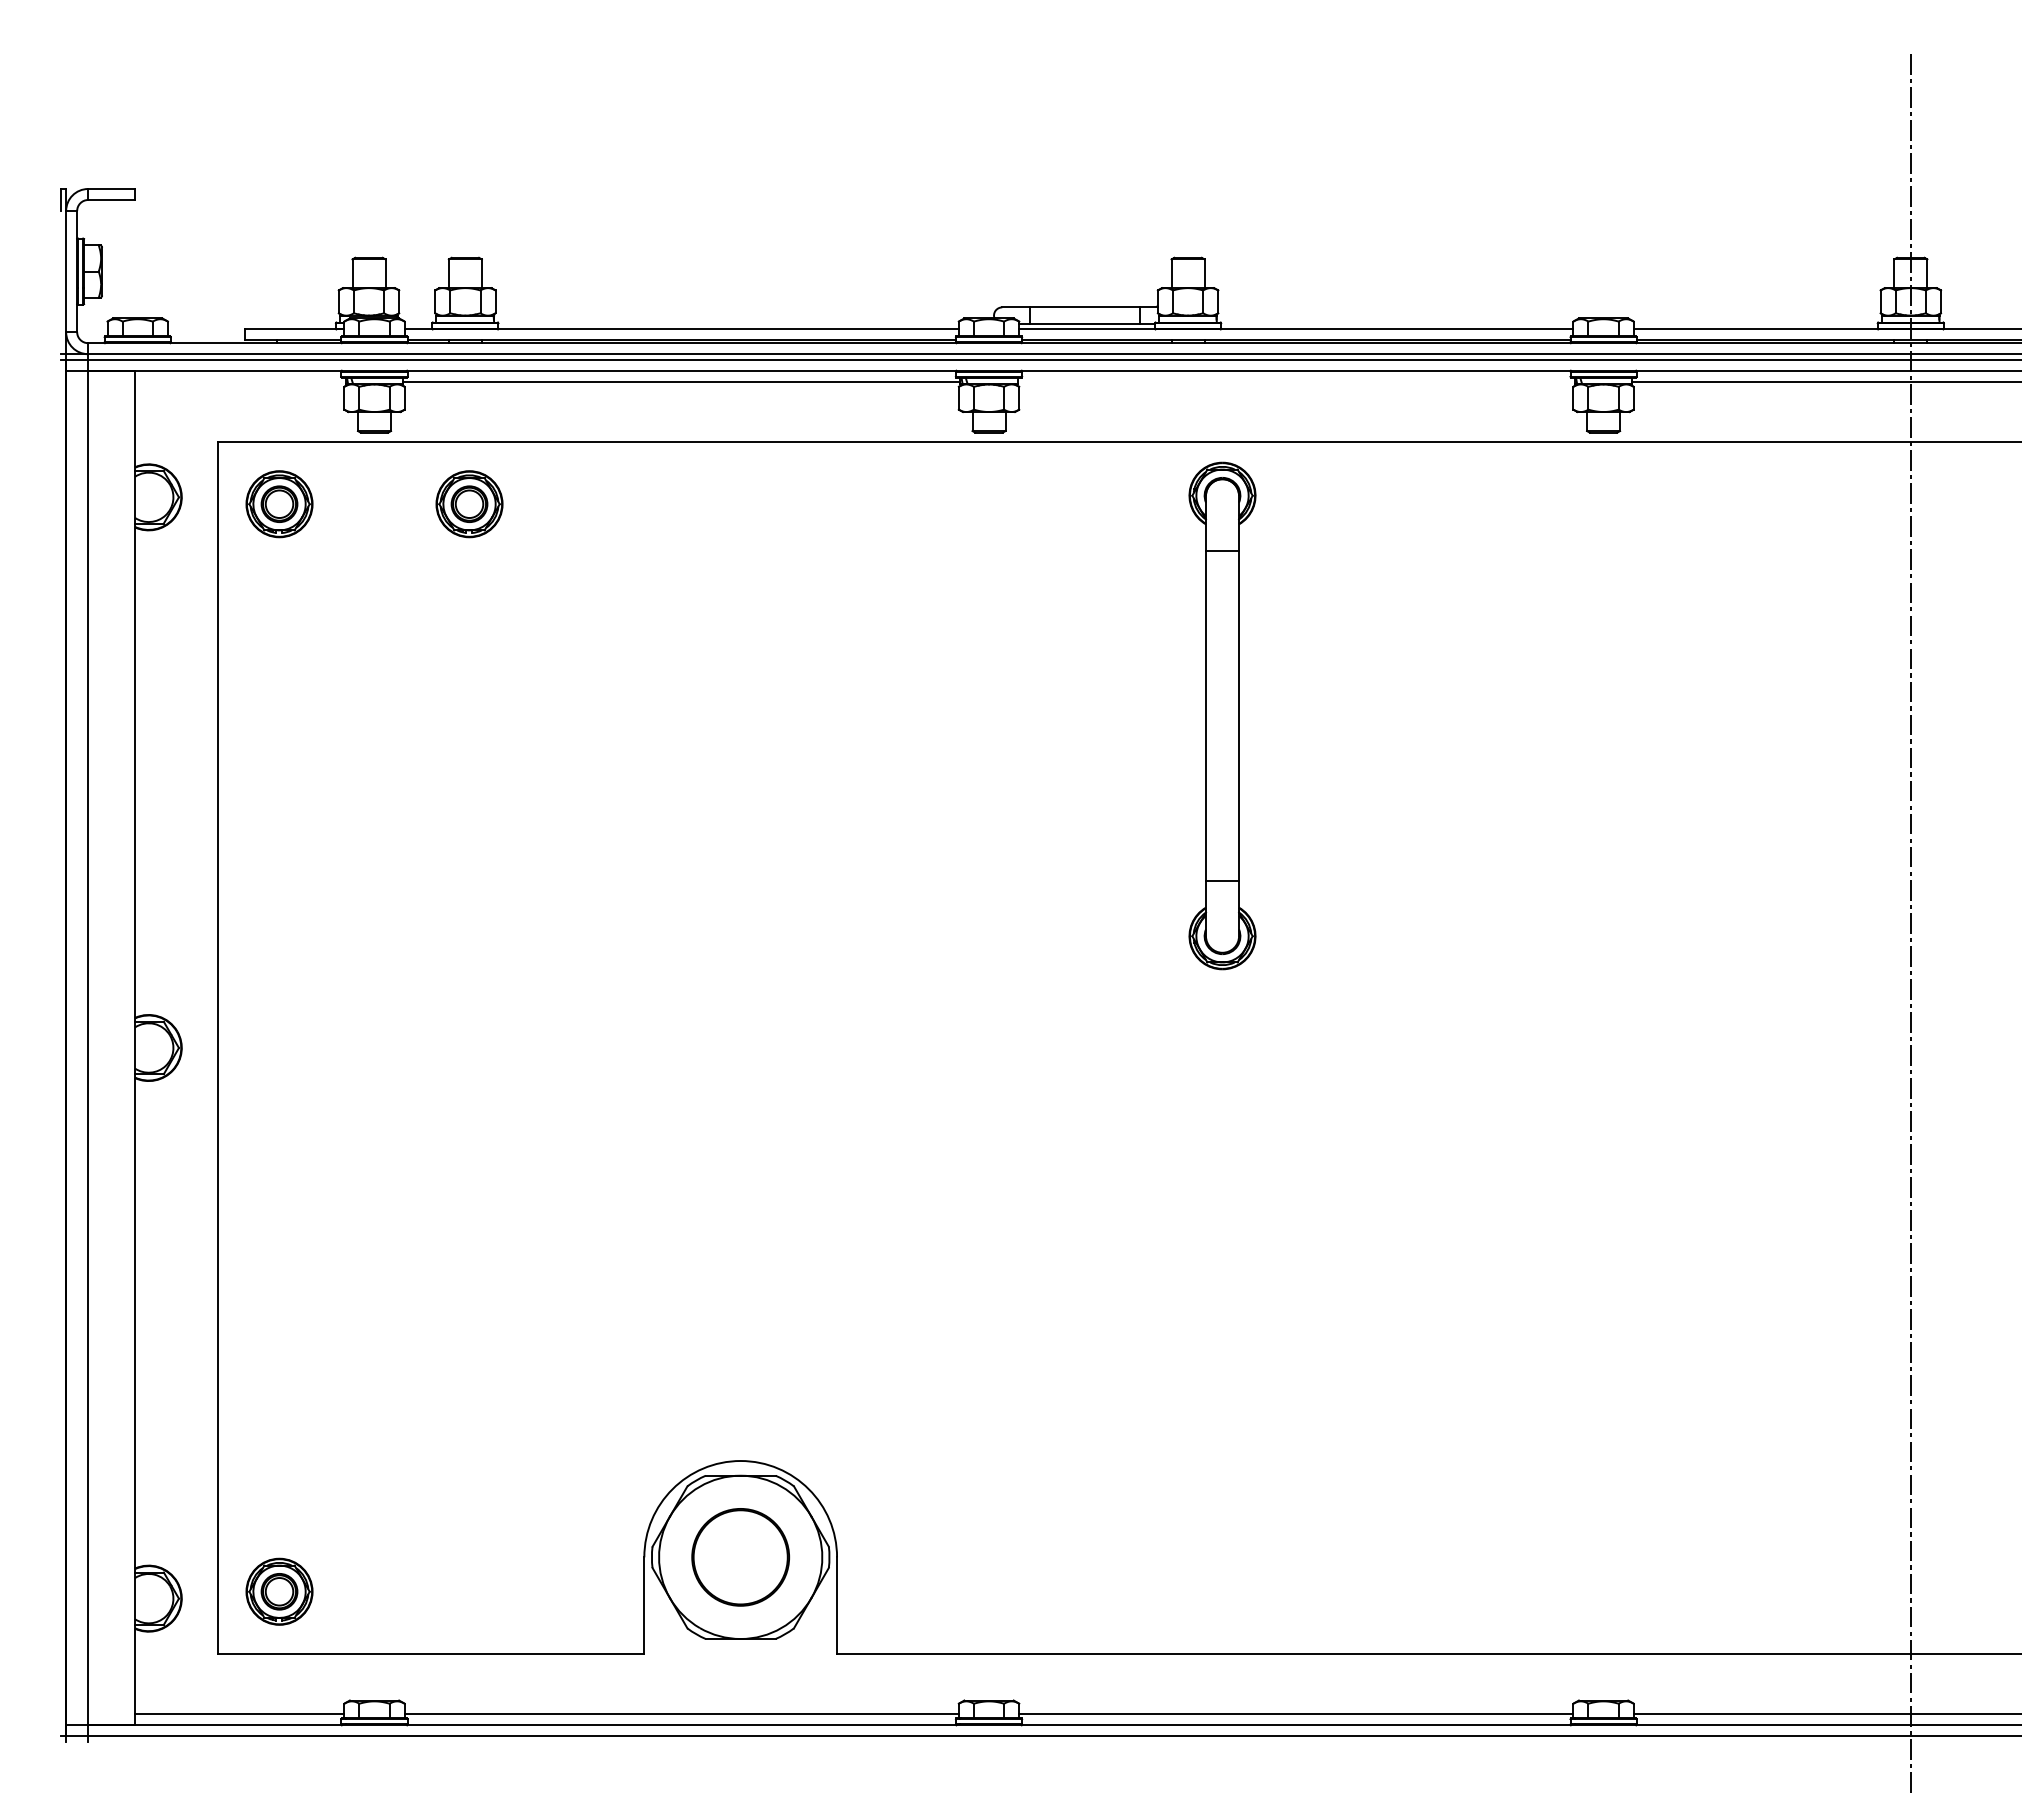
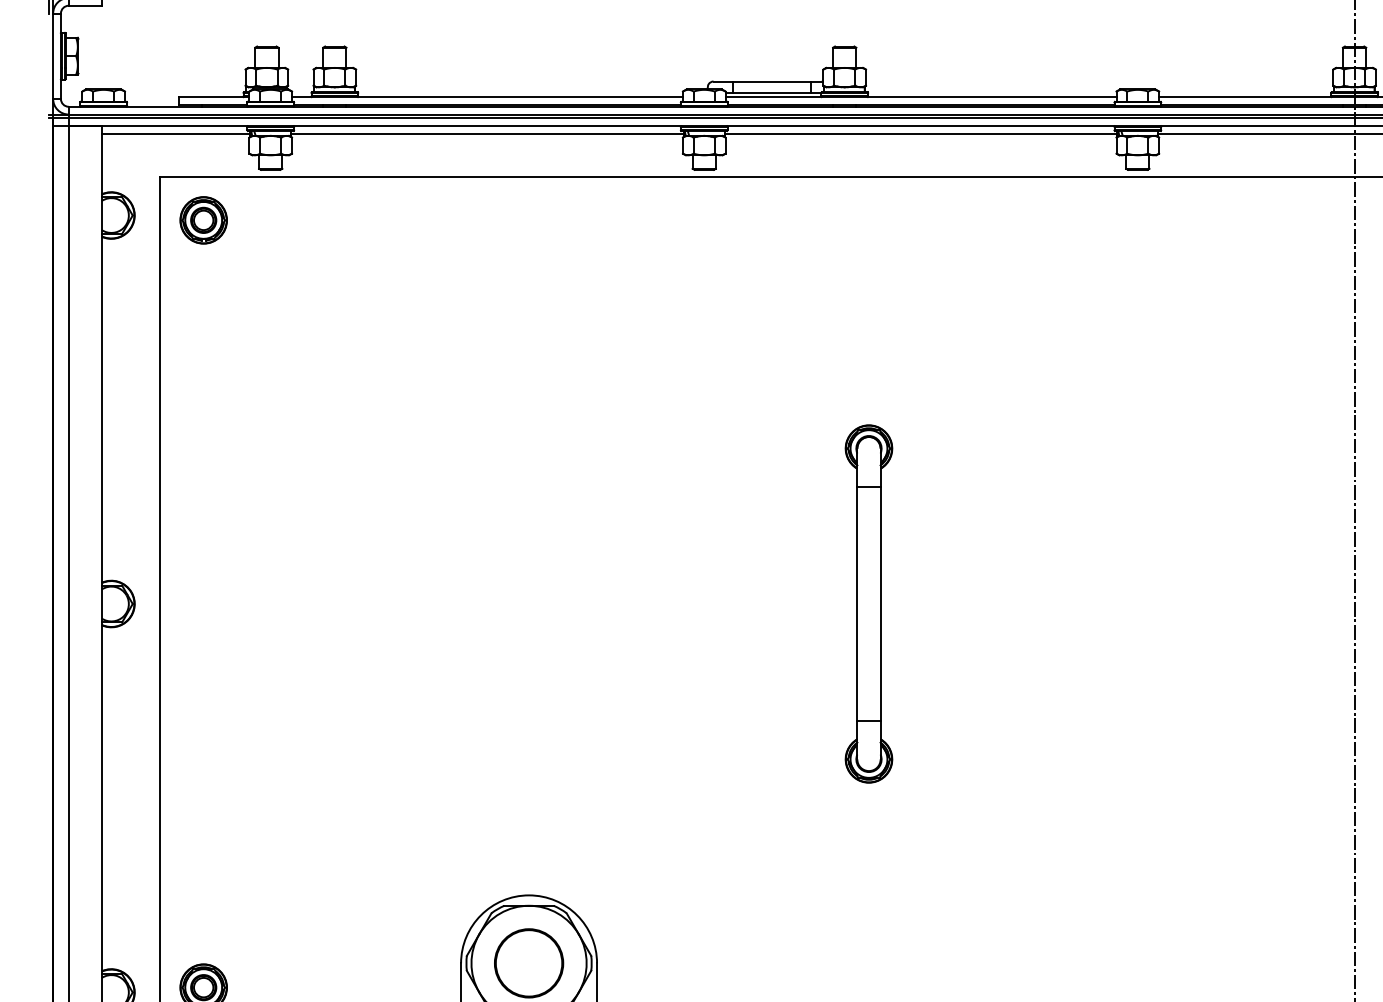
line: (239, 381) -> (175, 133), added
line: (1295, 381) -> (920, 133), added
part: (469, 504) -> (337, 220), removed
part: (1222, 715) -> (868, 603), moved

